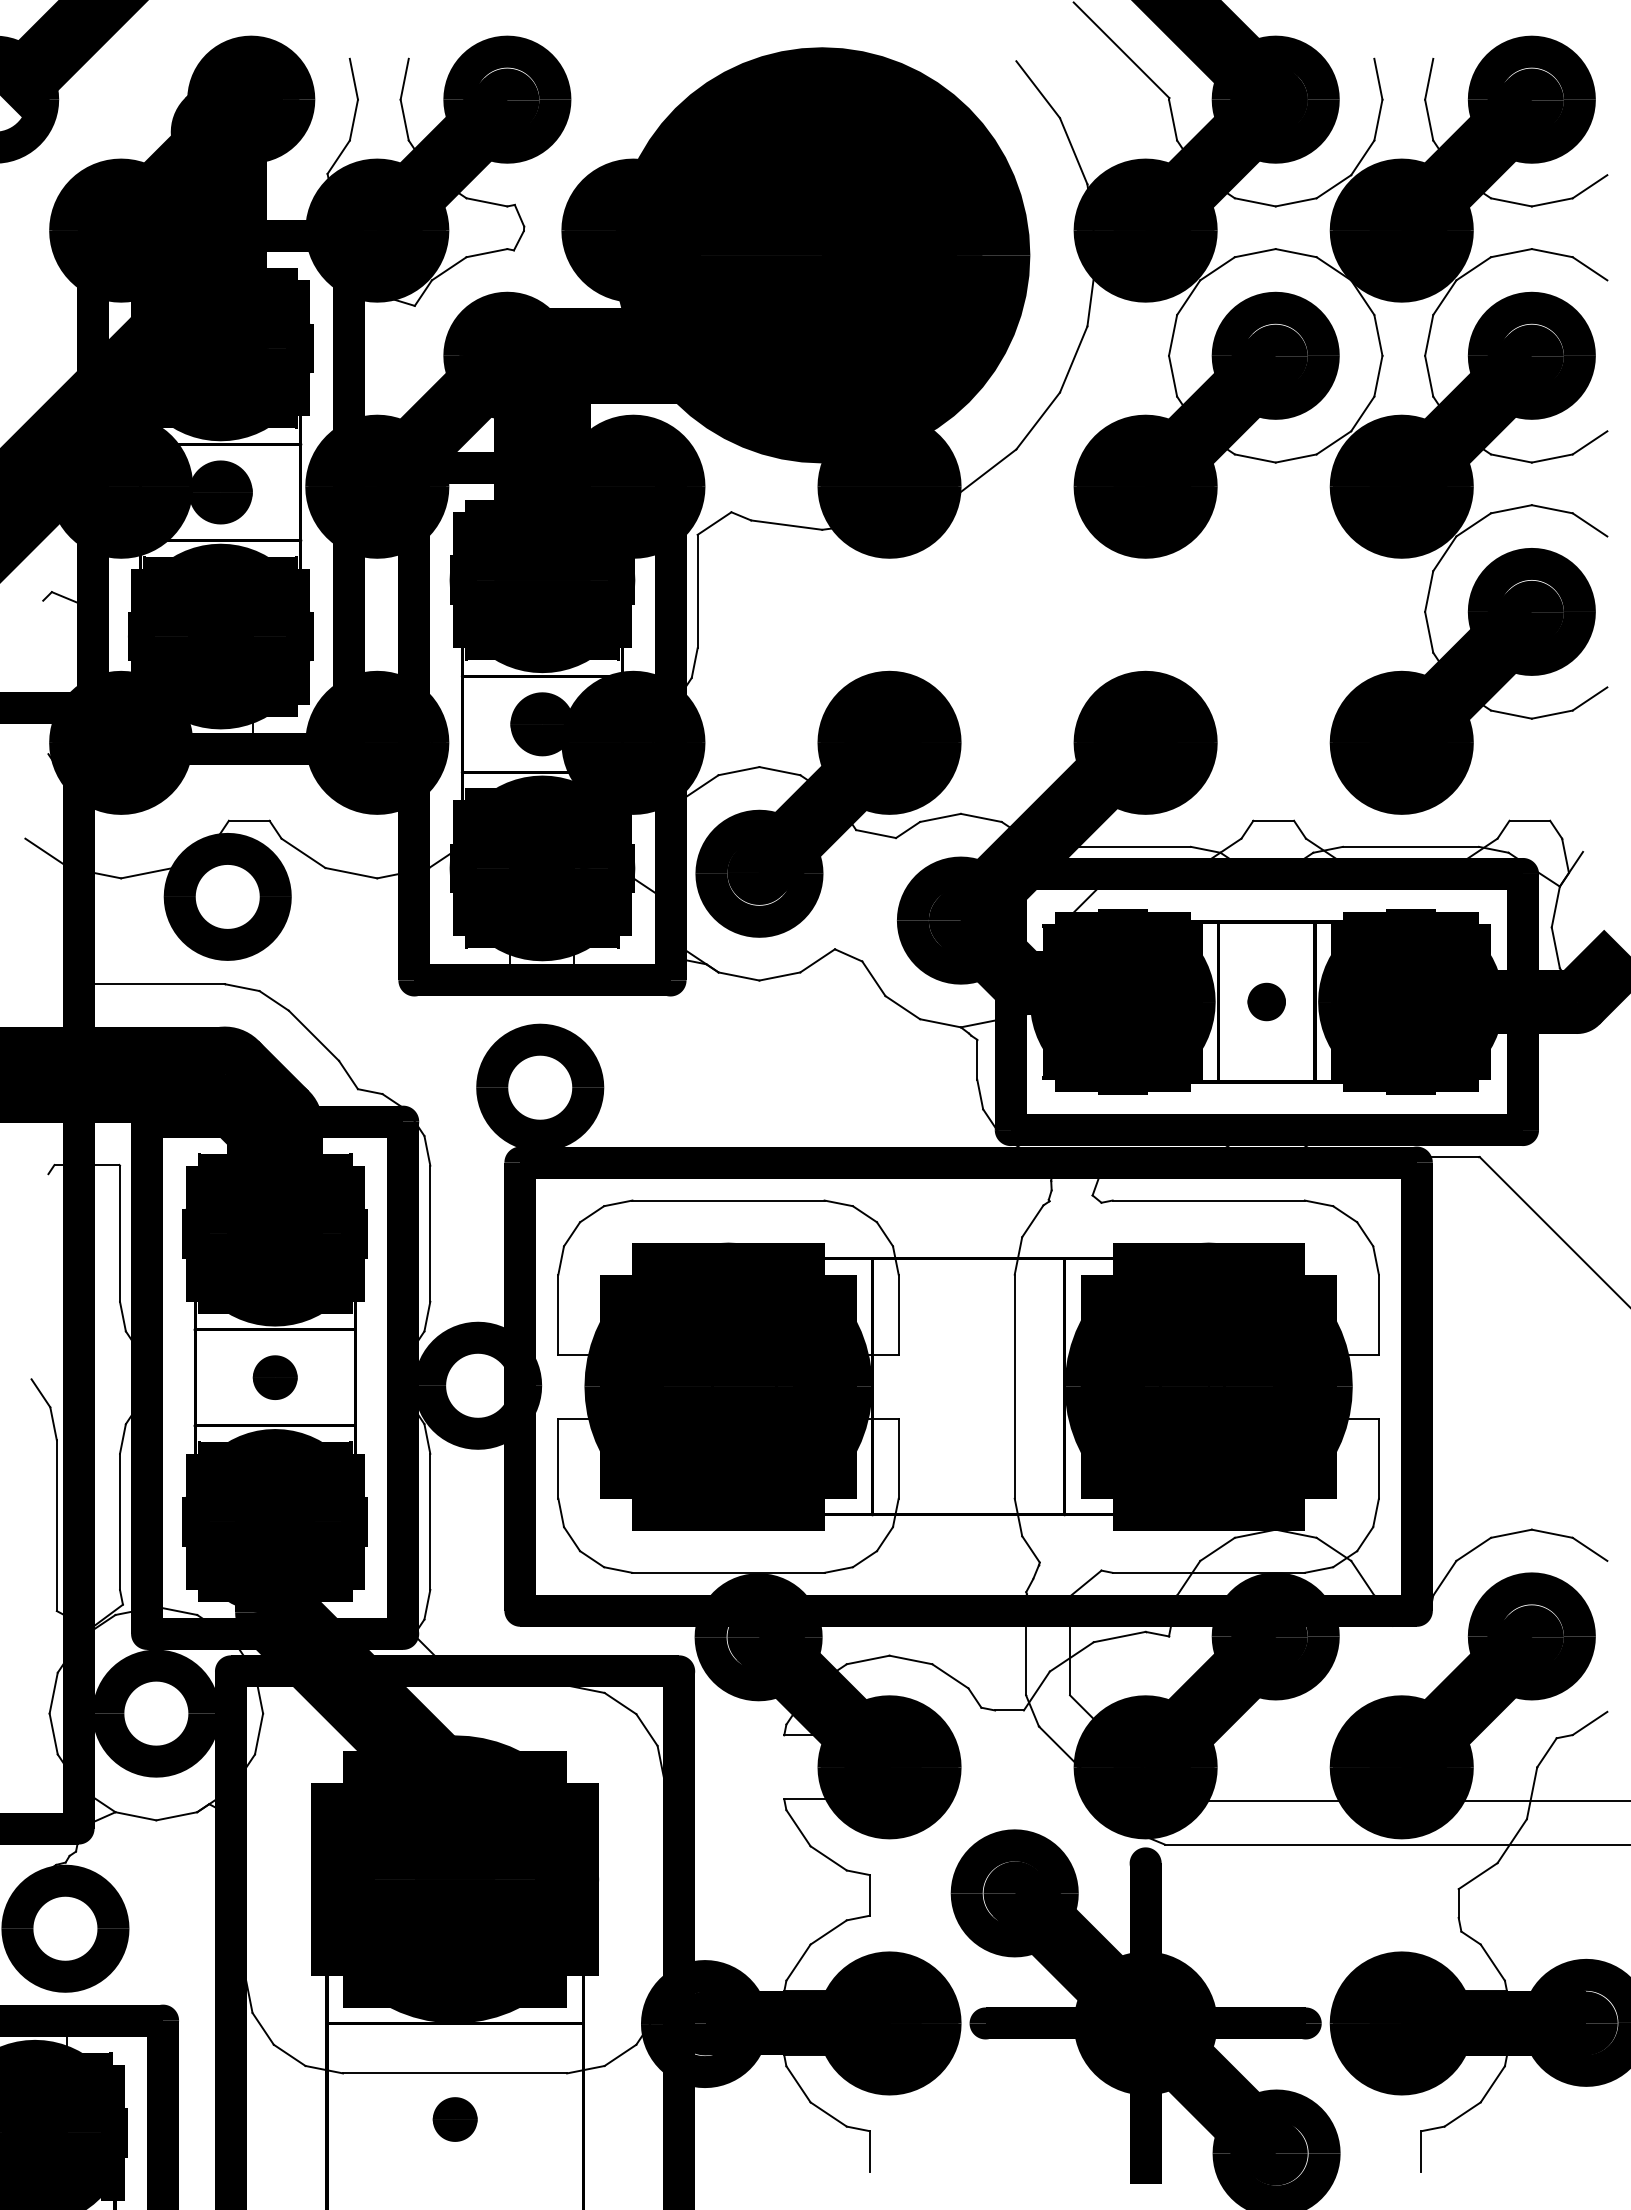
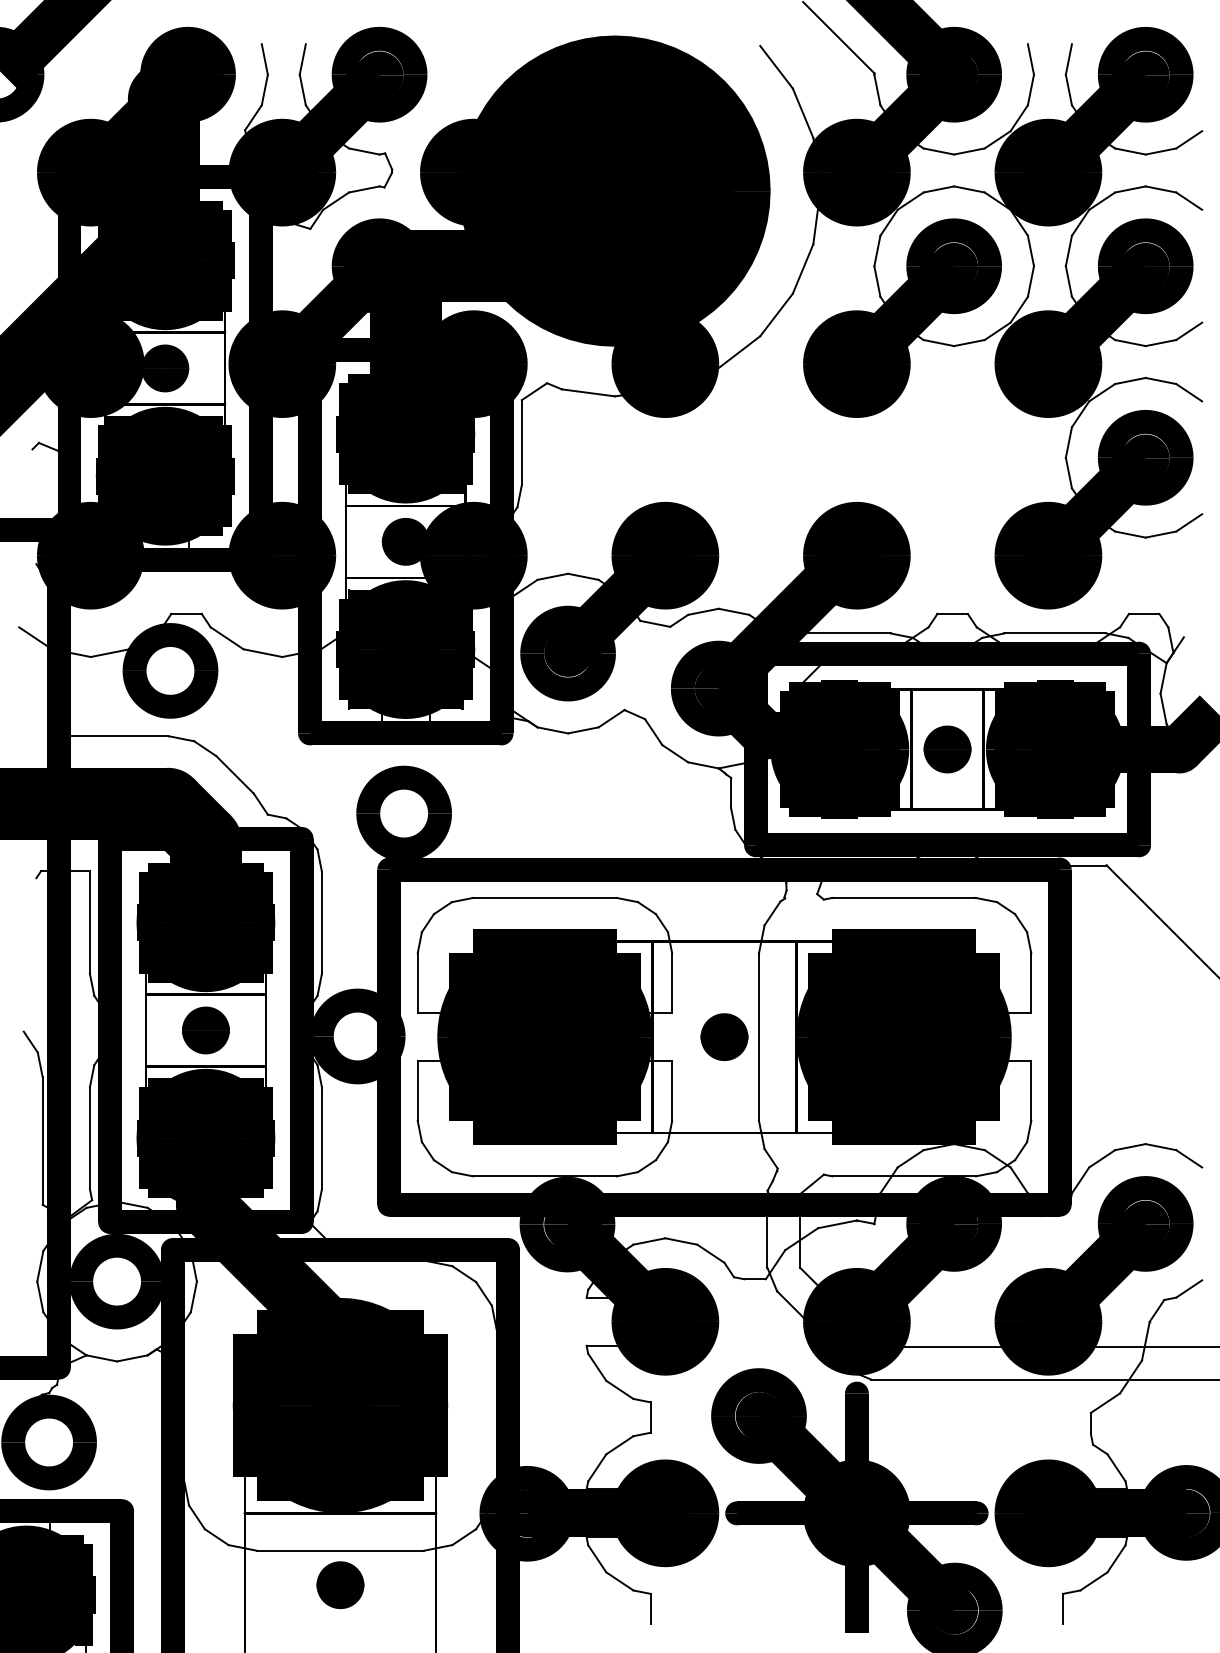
part: (1266, 1001) -> (947, 749), size x1.67
part: (275, 1377) -> (206, 1030), size x1.43
part: (968, 1386) -> (724, 1037), added
part: (455, 2119) -> (340, 1585), size x1.43

